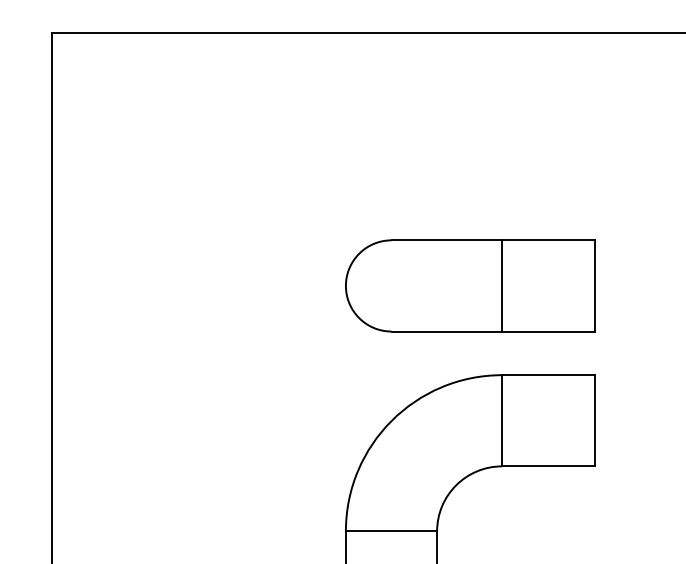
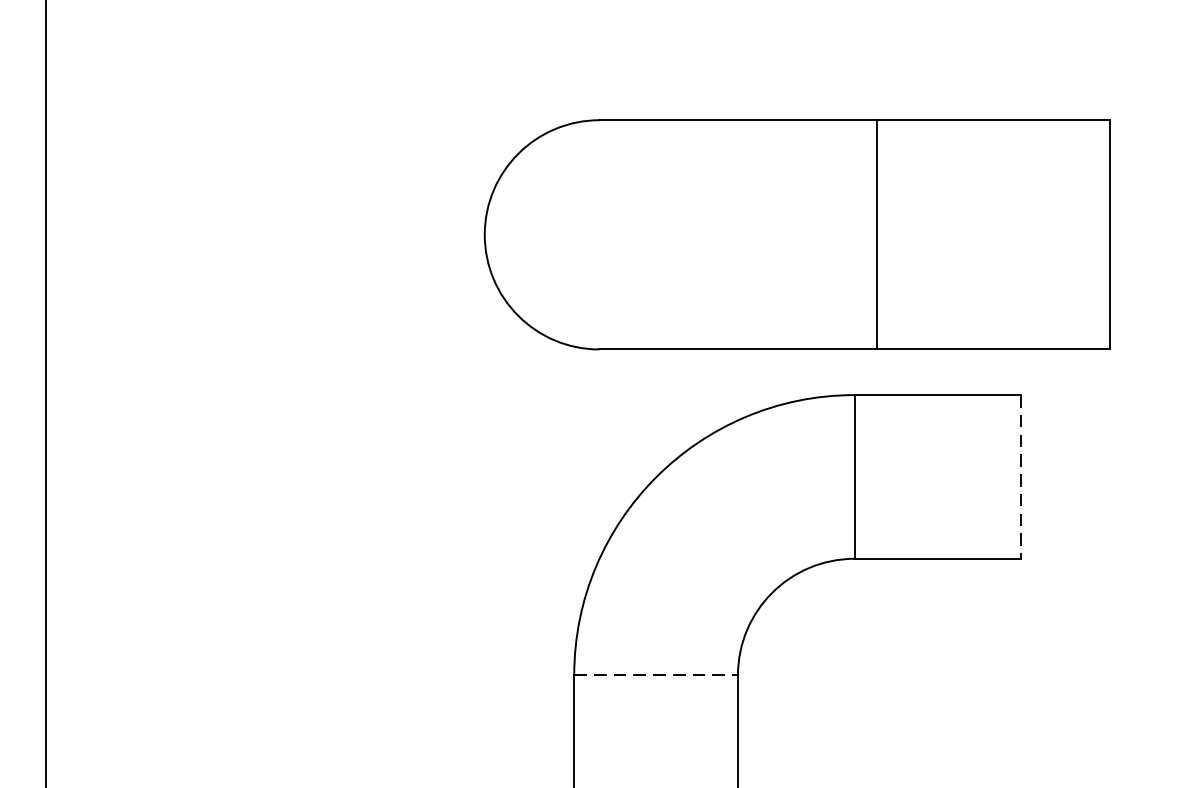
part: (470, 285) -> (797, 234), size x1.4
line: (594, 420) -> (1020, 476), solid -> dashed
line: (391, 531) -> (656, 675), solid -> dashed

